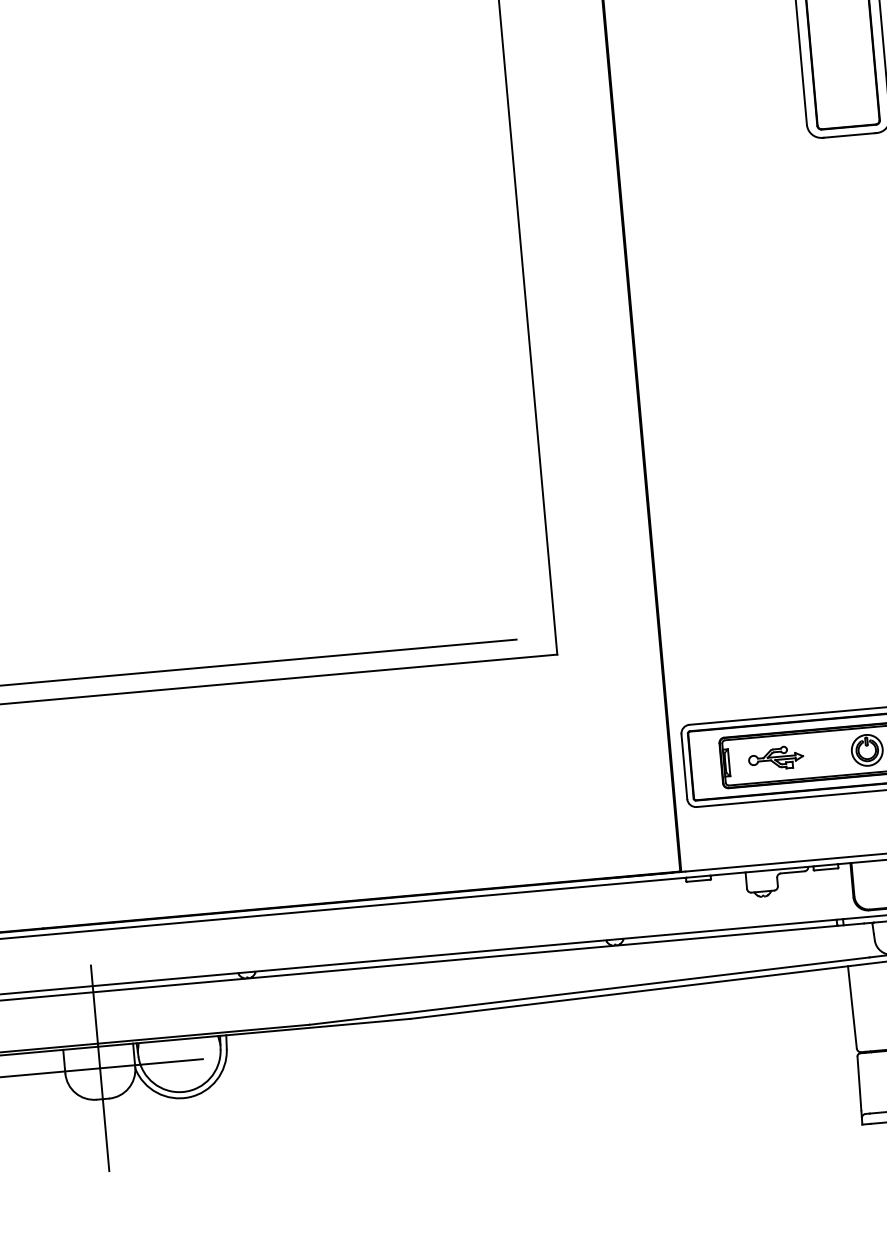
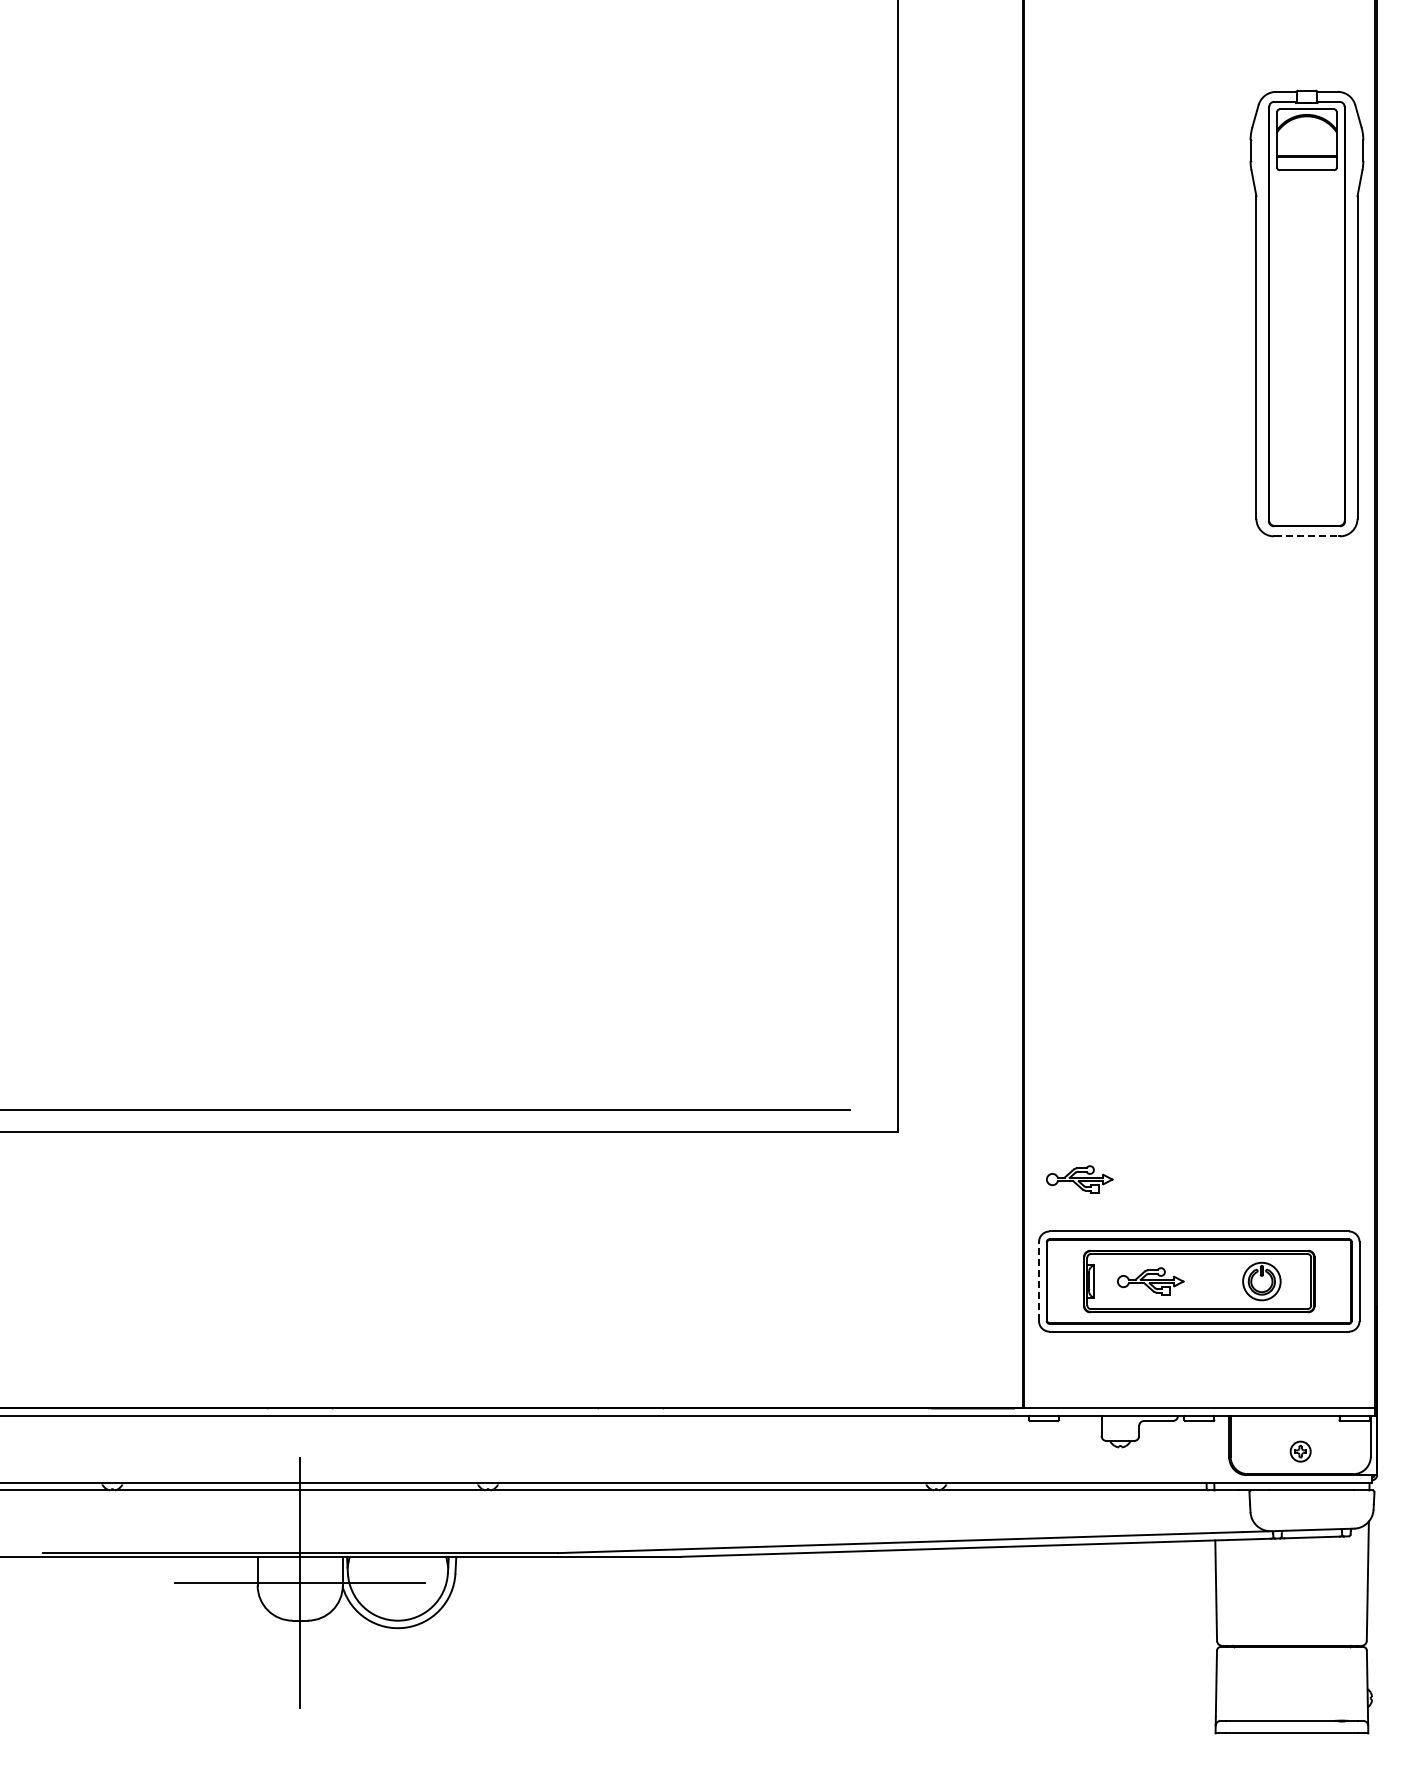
line: (849, 135) -> (1306, 536), solid -> dashed
part: (710, 679) -> (1079, 1179), added
line: (684, 766) -> (1039, 1281), solid -> dashed

